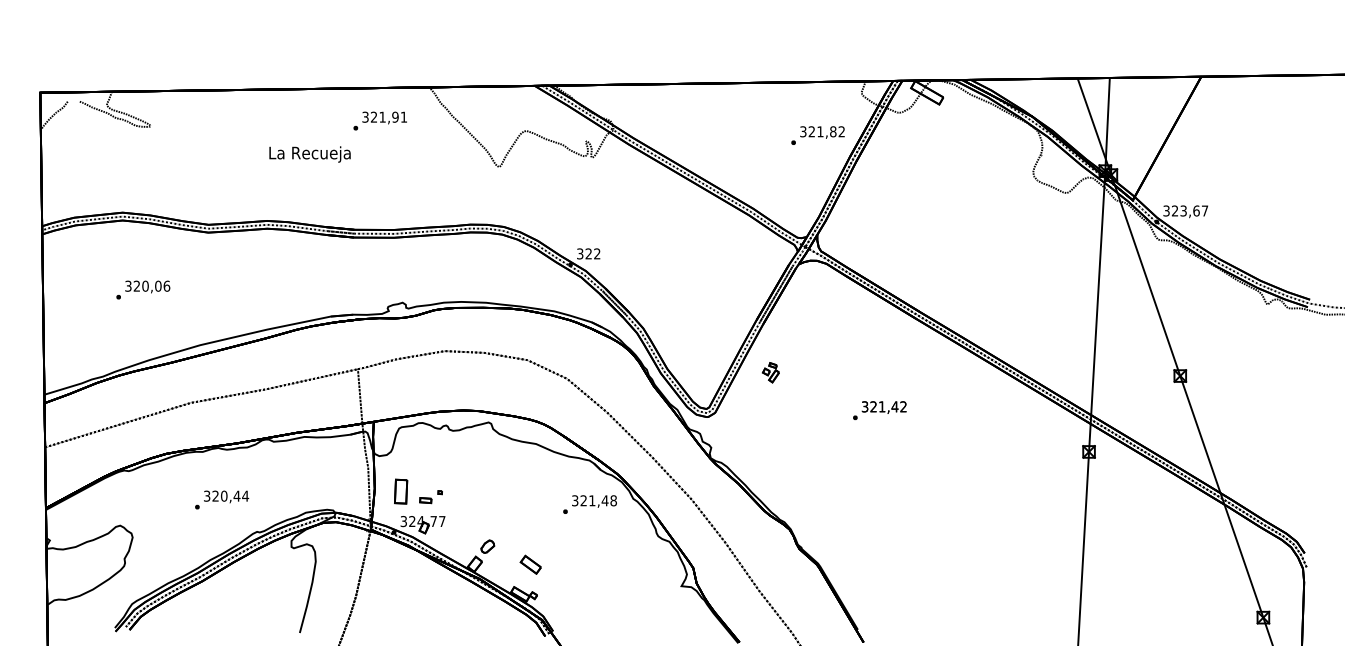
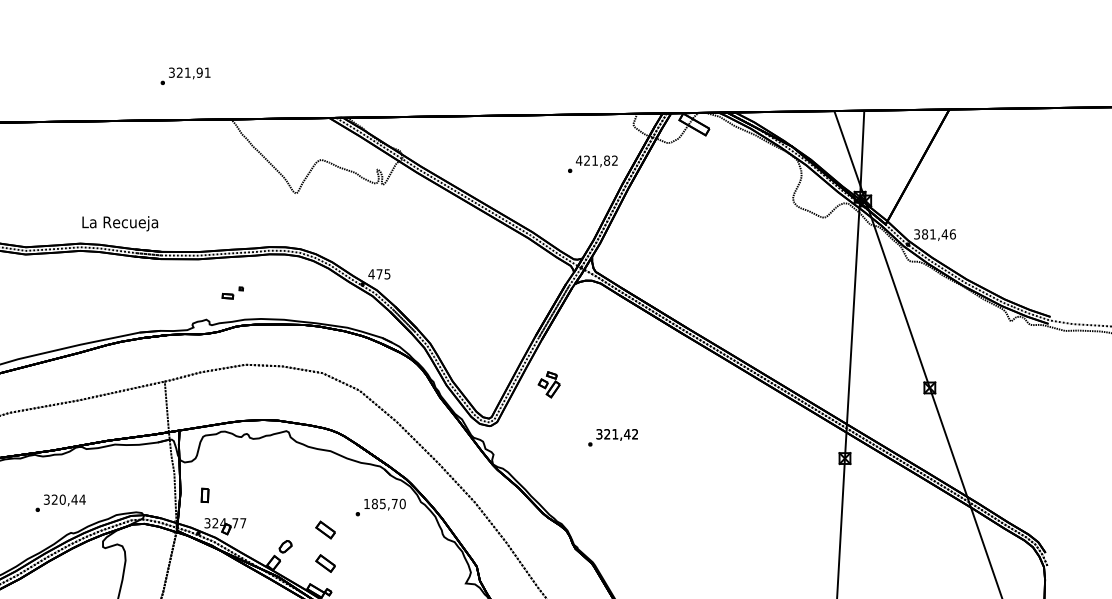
text: (379, 120) -> (184, 75), moved
text: (802, 131) -> (578, 160), 321,82 -> 421,82
text: (309, 154) -> (119, 223), moved
text: (1189, 210) -> (938, 233), 323,67 -> 381,46
text: (588, 253) -> (379, 273), 322 -> 475
part: (770, 372) -> (548, 384), size x1.4
text: (879, 410) -> (612, 437), moved
part: (401, 491) -> (205, 495), size x0.6
part: (430, 497) -> (232, 293), moved
text: (222, 499) -> (61, 502), moved
text: (594, 500) -> (384, 503), 321,48 -> 185,70
part: (530, 528) -> (325, 529), added

